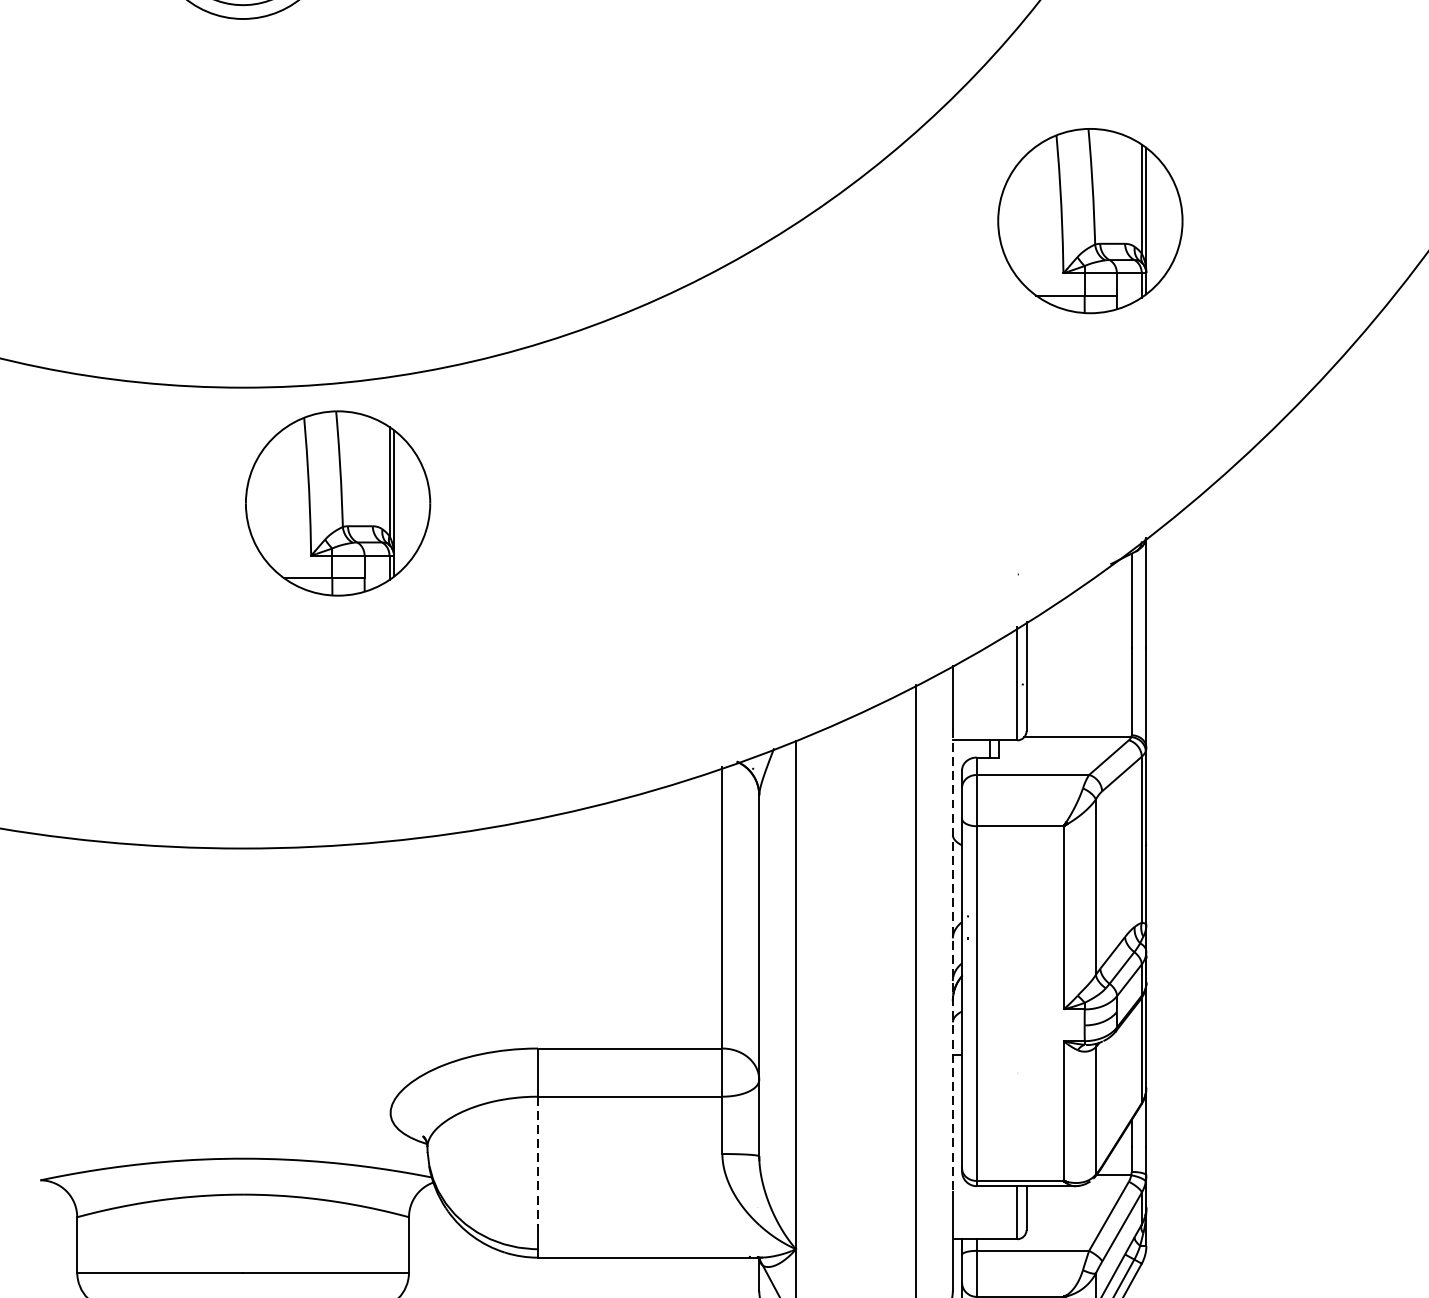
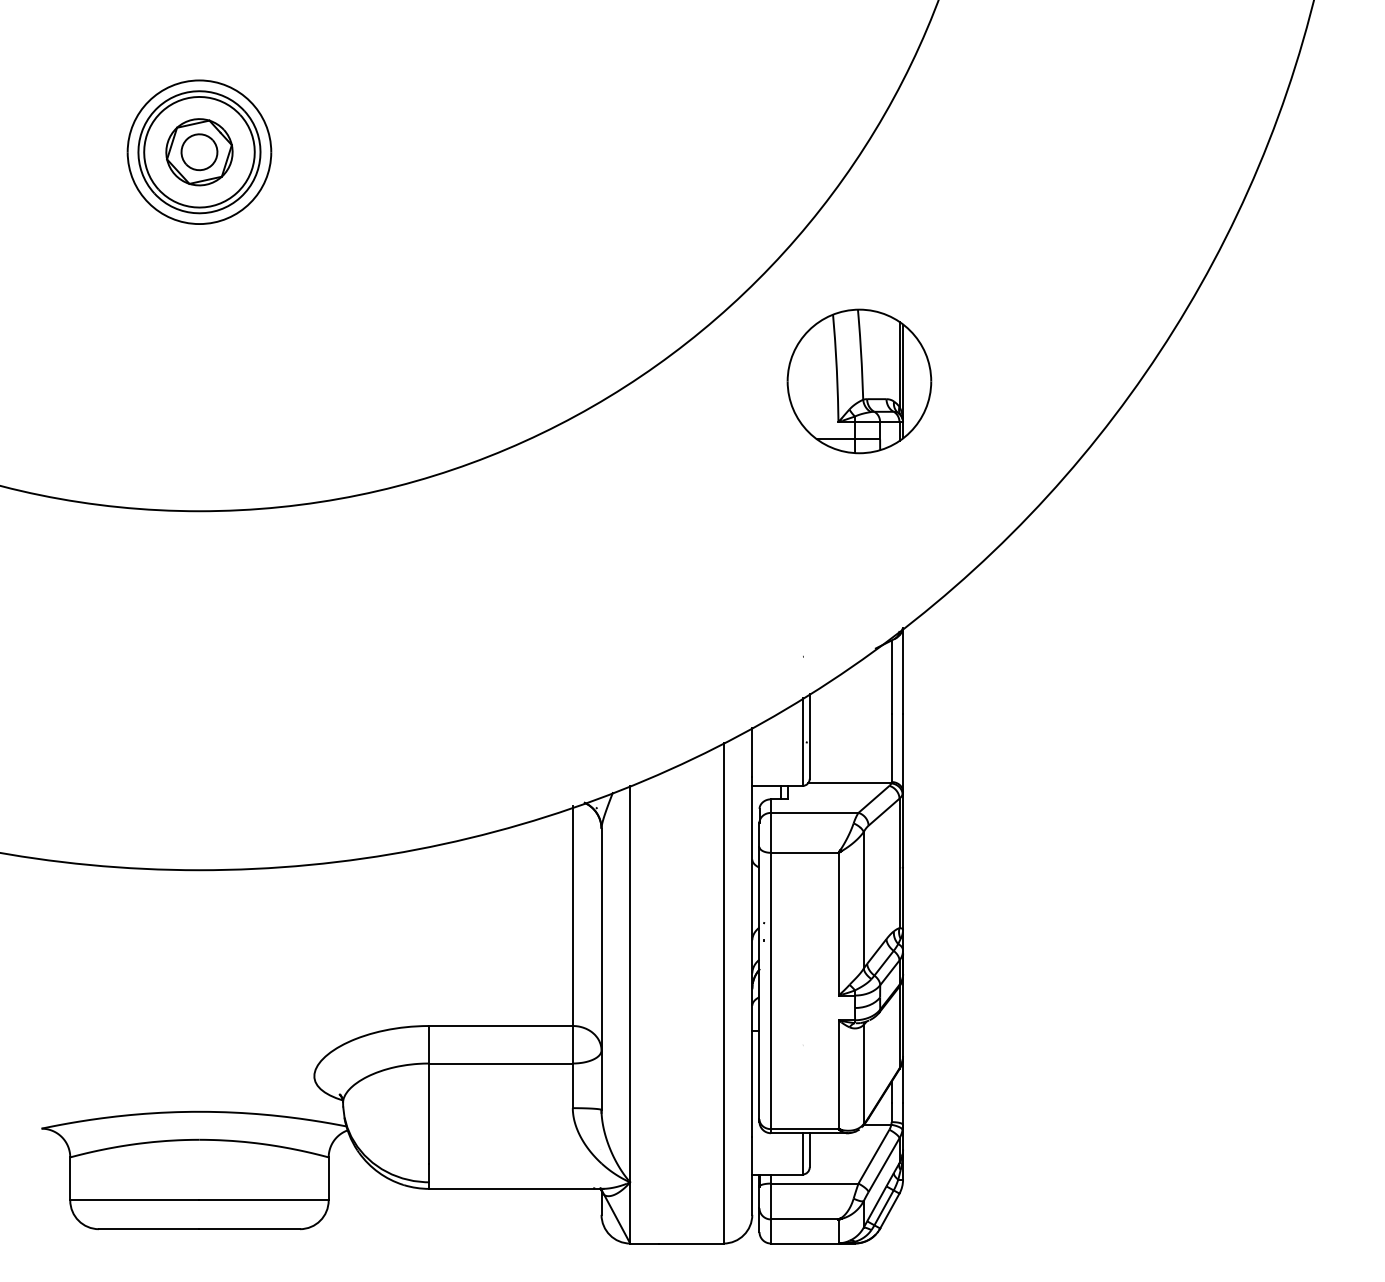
part: (338, 503) -> (273, 601), removed
line: (953, 960) -> (752, 957), dashed -> solid
line: (538, 1162) -> (429, 1114), dashed -> solid

